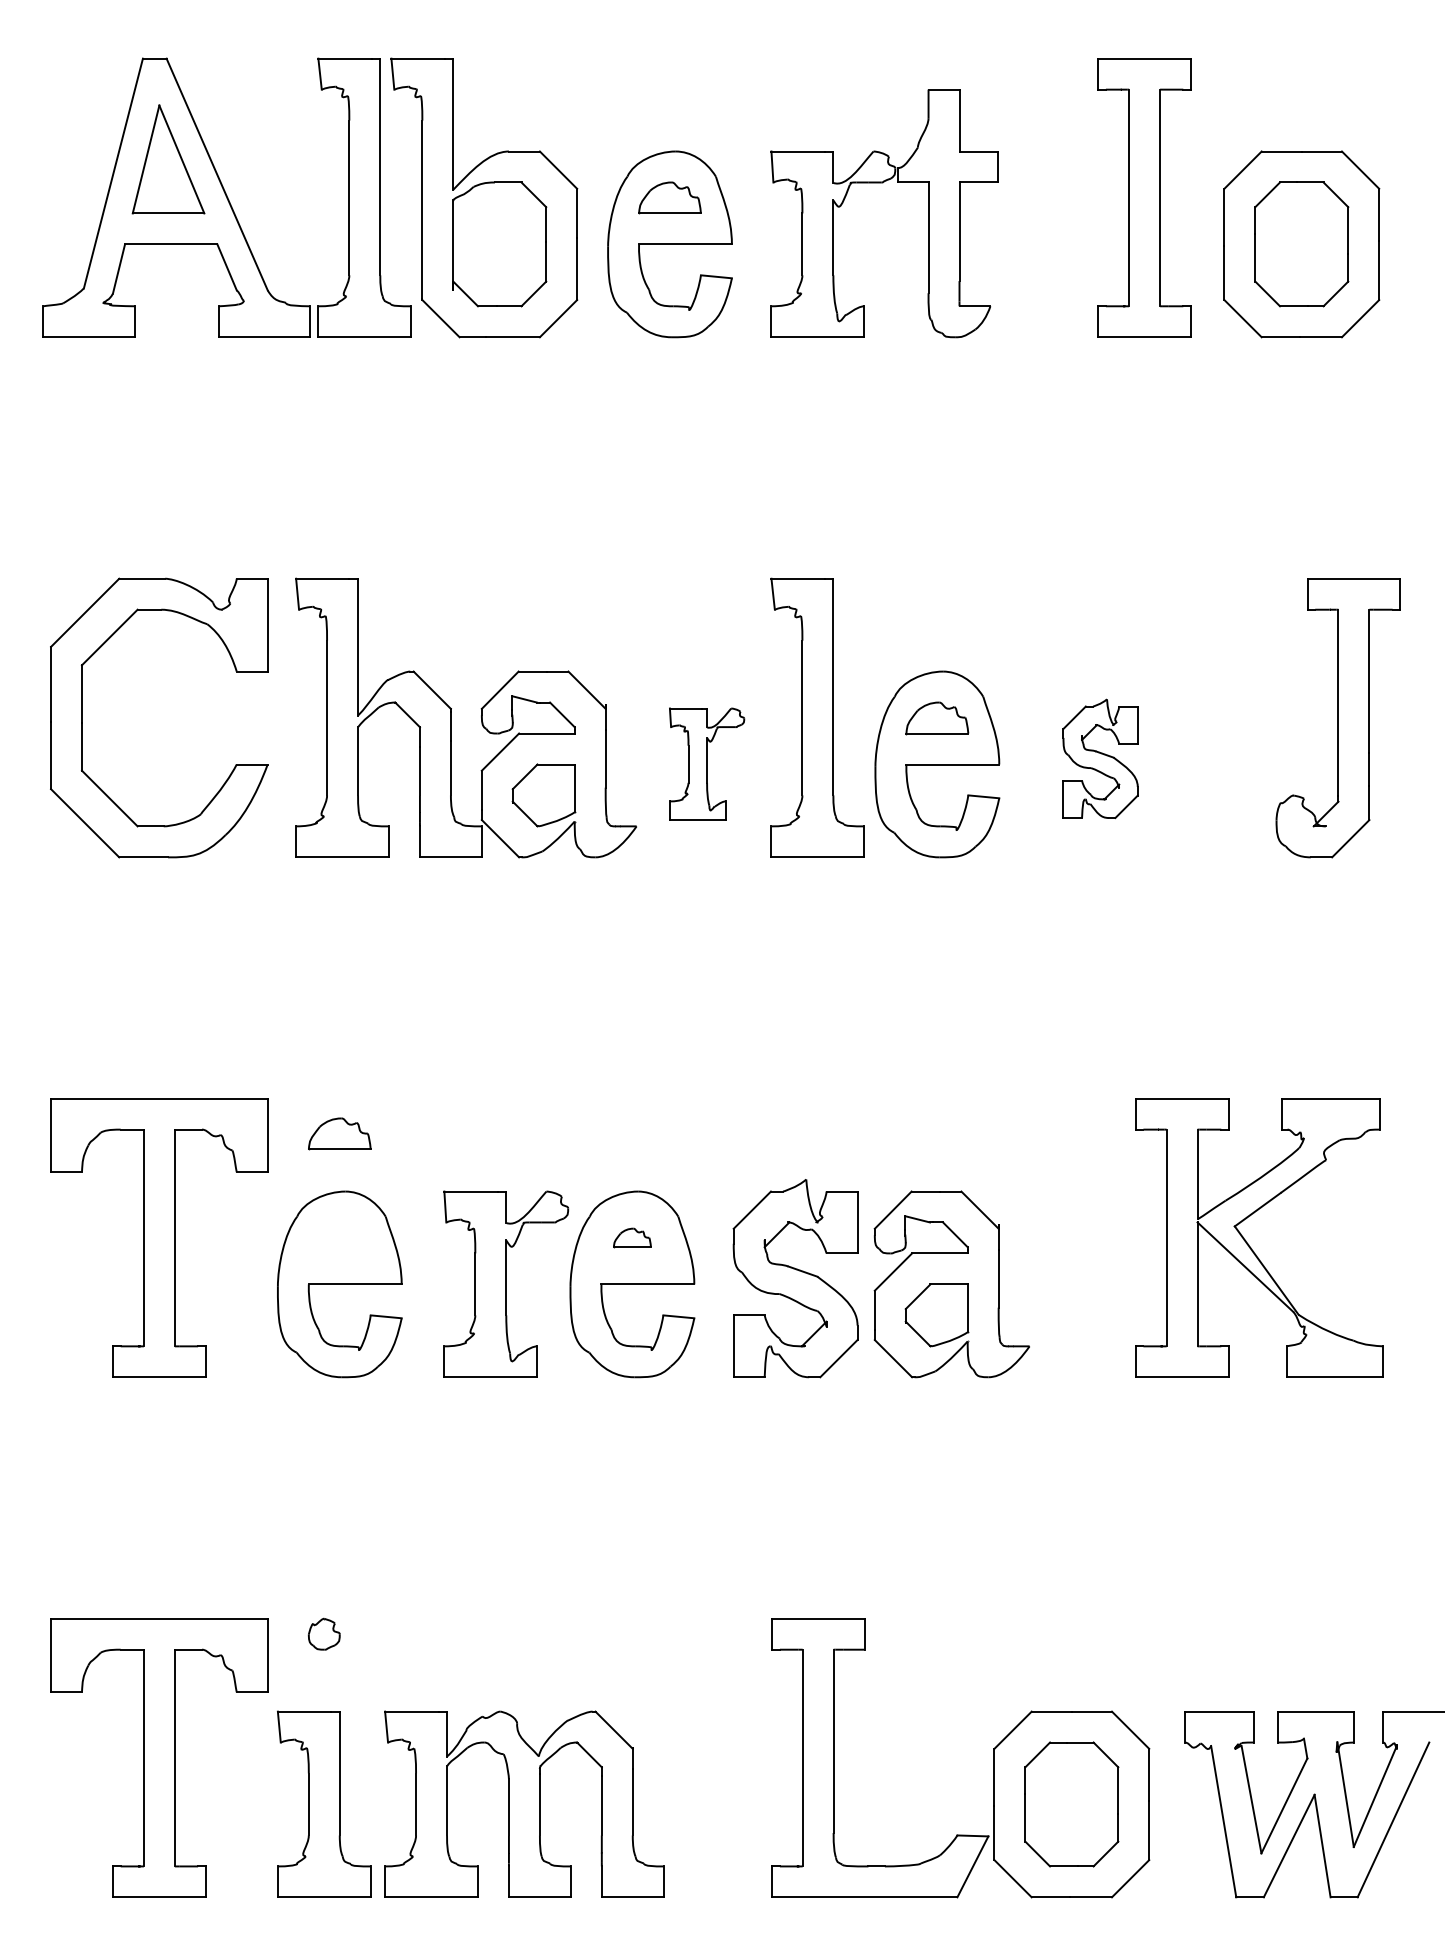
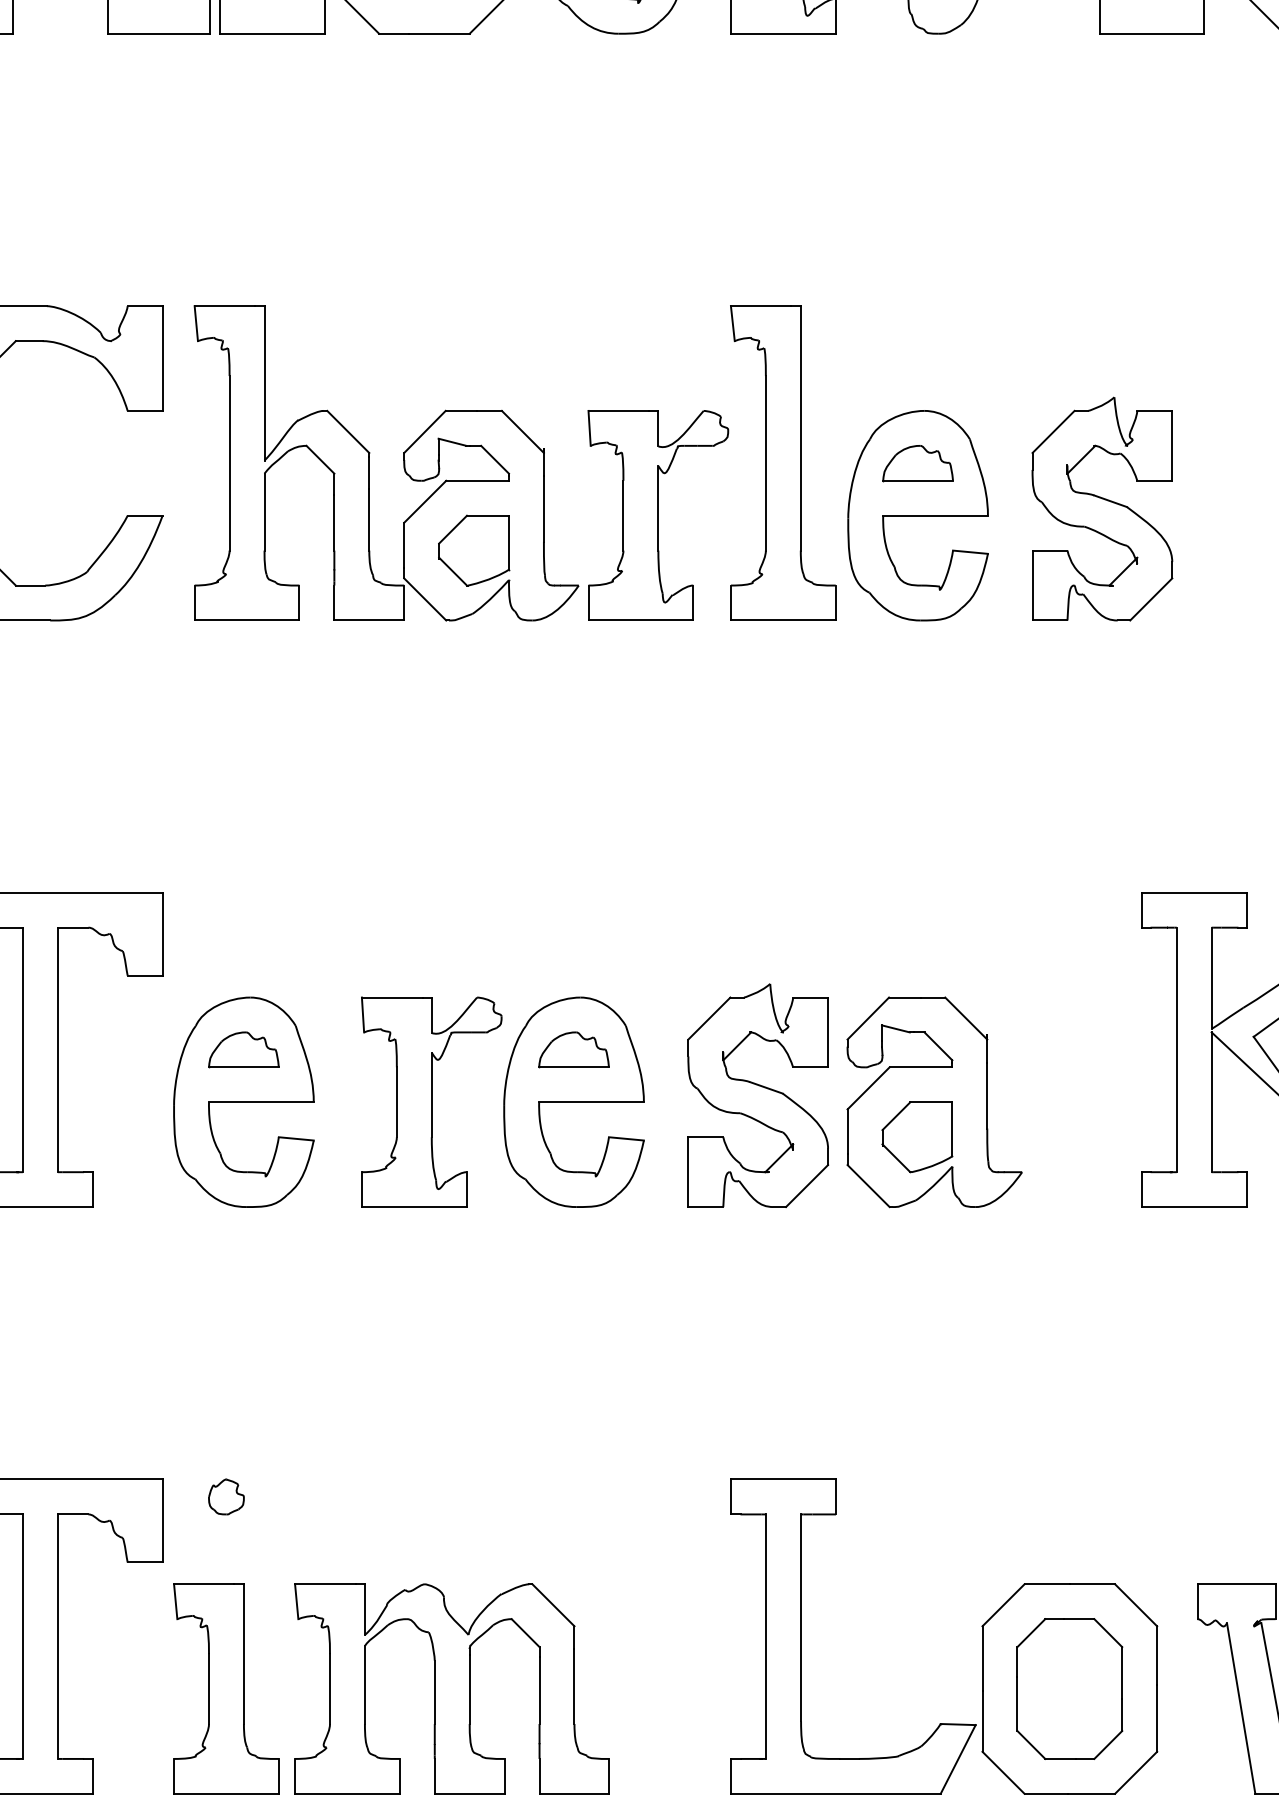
part: (1100, 758) -> (1102, 508), size x1.67
part: (706, 763) -> (657, 514), size x1.67
part: (339, 1133) -> (243, 1049), moved
part: (632, 1237) -> (574, 1049), size x1.67

